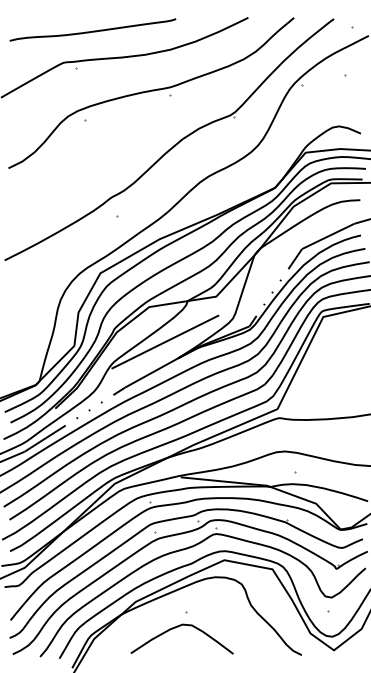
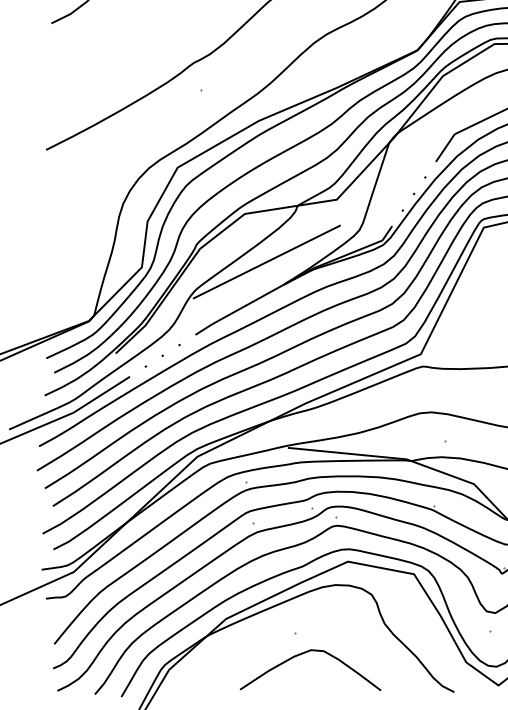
curve: (178, 627) -> (305, 654), moved

